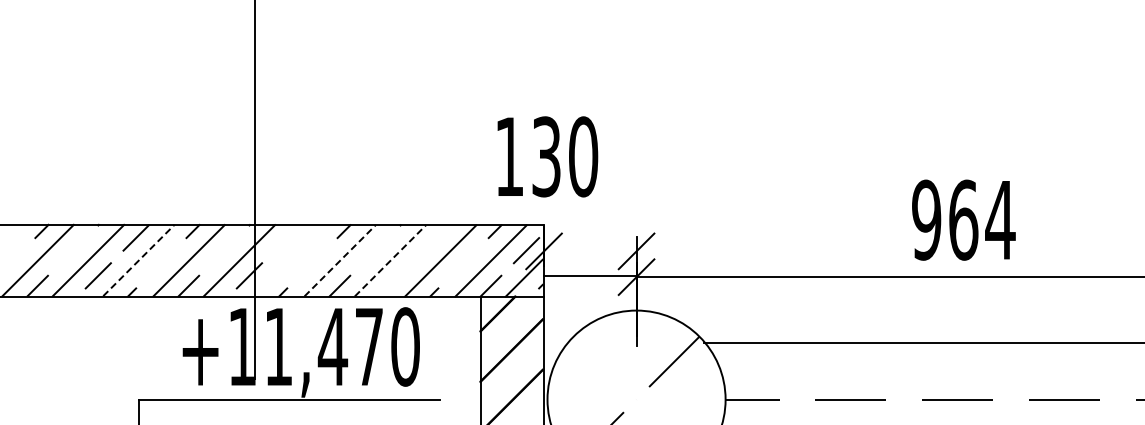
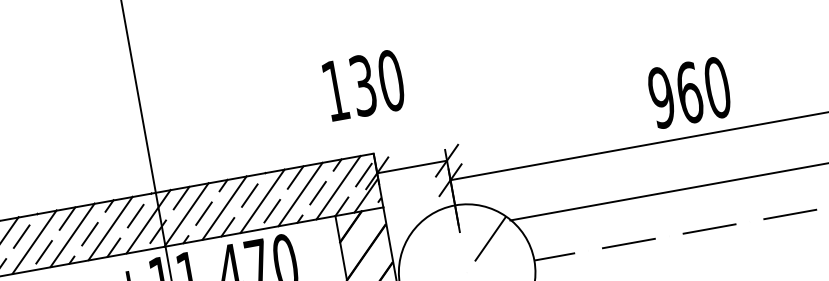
text: (547, 156) -> (364, 85), moved
text: (1000, 219) -> (717, 87), 964 -> 960
line: (286, 237) -> (180, 197), added
line: (437, 237) -> (294, 177), added
line: (72, 250) -> (21, 236), added
line: (223, 250) -> (135, 216), added
line: (374, 250) -> (249, 195), added
line: (139, 260) -> (73, 235), dashed -> solid
line: (289, 260) -> (186, 214), added
line: (340, 260) -> (224, 207), dashed -> solid
line: (390, 260) -> (262, 201), dashed -> solid
line: (160, 262) -> (89, 233), added
line: (312, 262) -> (203, 213), added
line: (463, 262) -> (317, 192), added
line: (400, 275) -> (272, 210), added
line: (590, 276) -> (412, 167), moved

